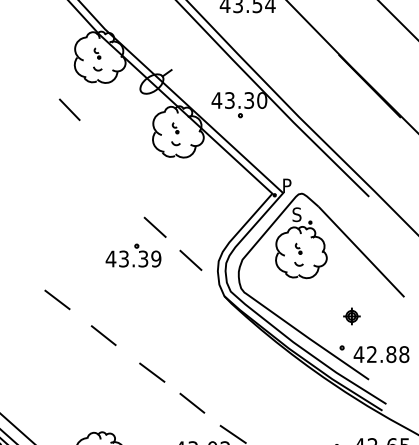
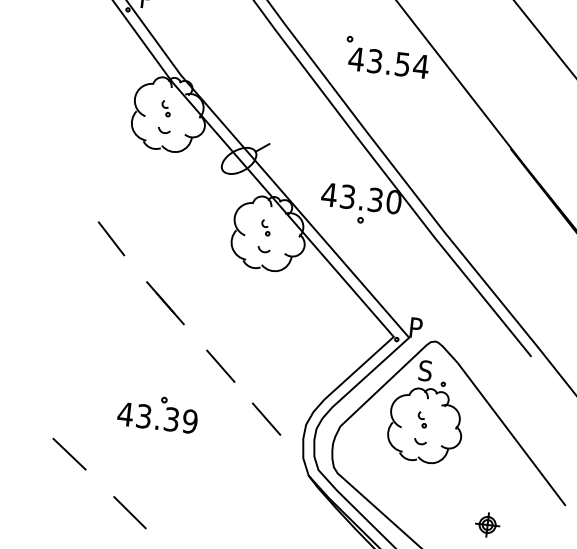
line: (69, 109) -> (111, 238), moved
line: (111, 188) -> (164, 303), added
part: (133, 255) -> (158, 412), moved

